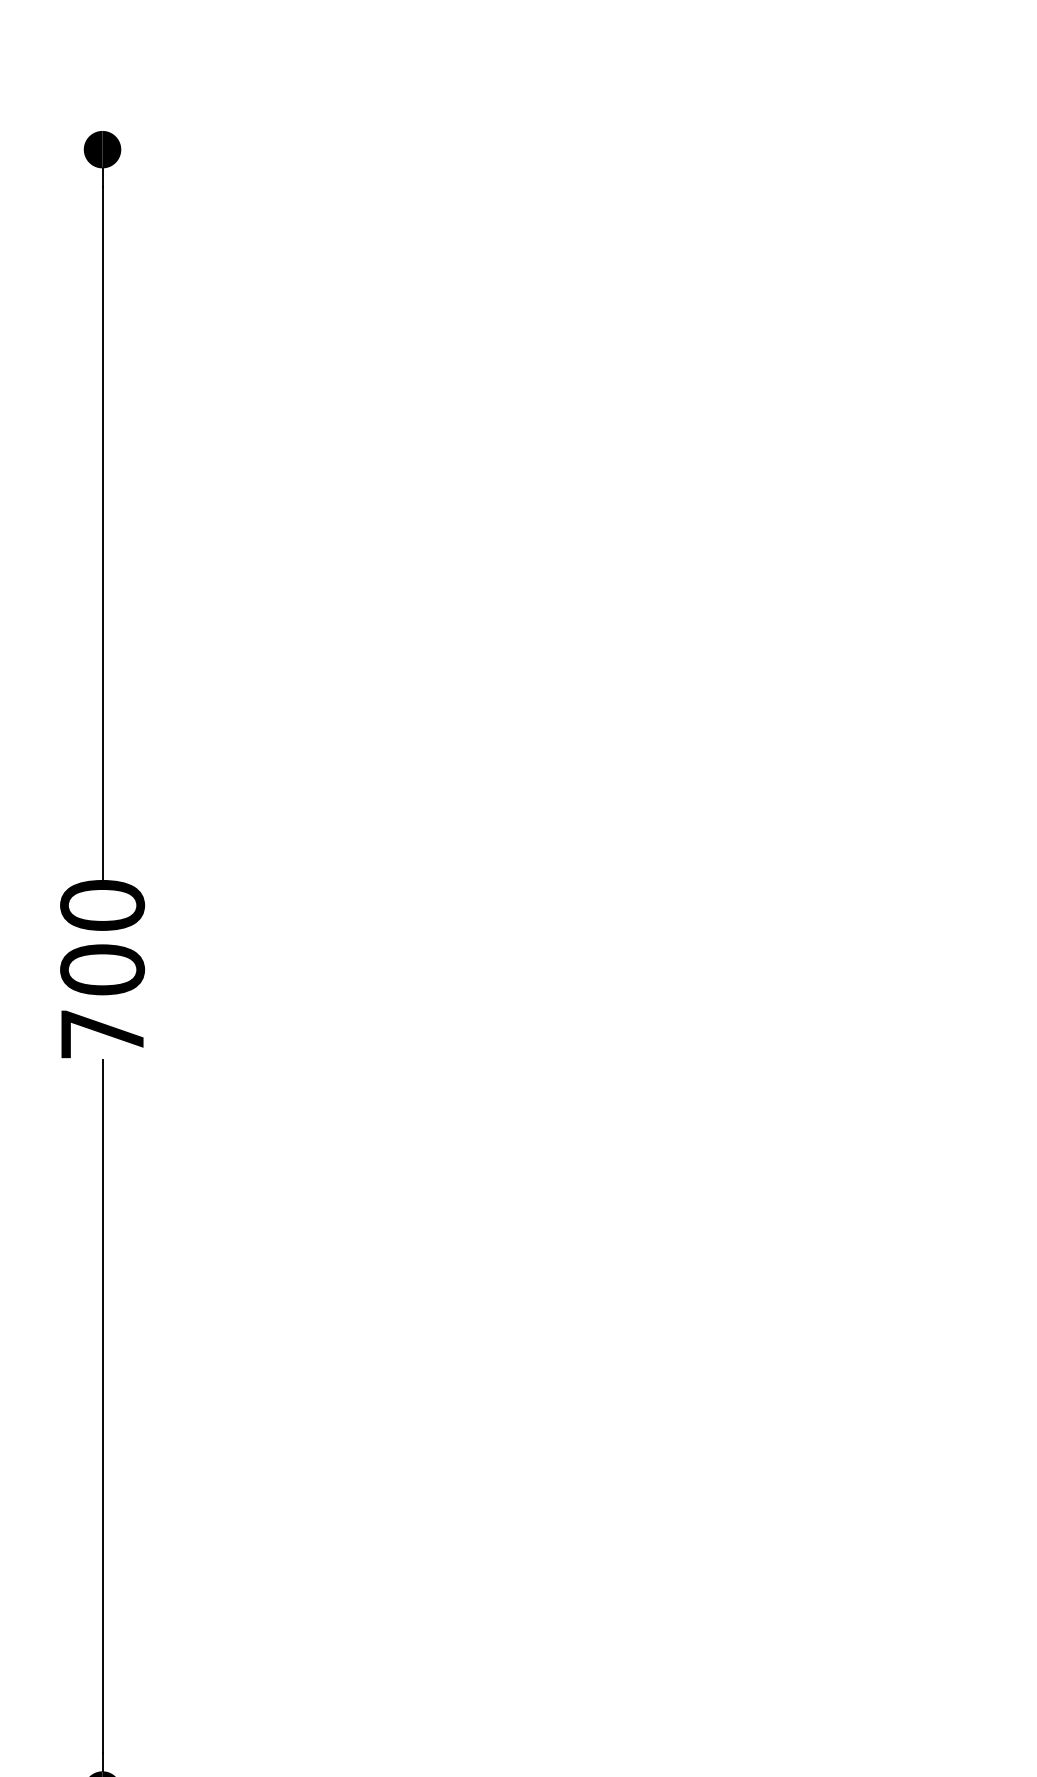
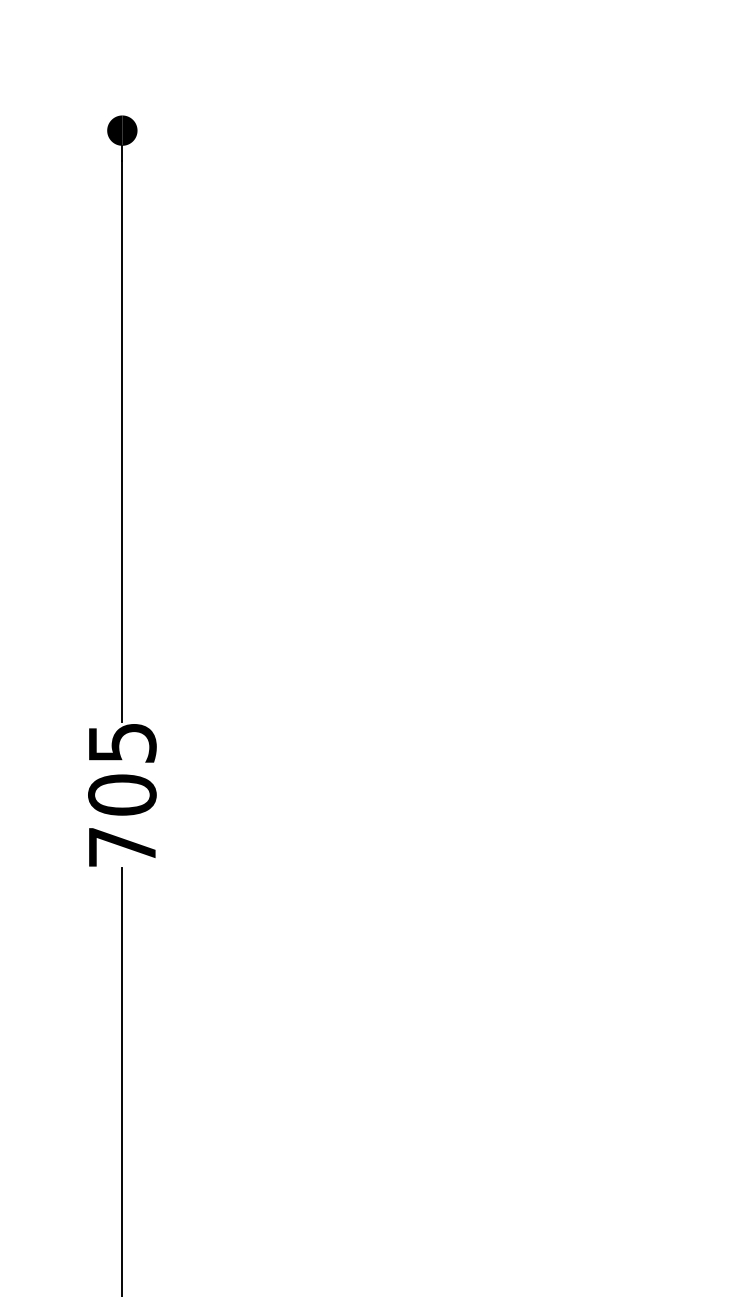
text: (102, 905) -> (122, 742), 700 -> 705

